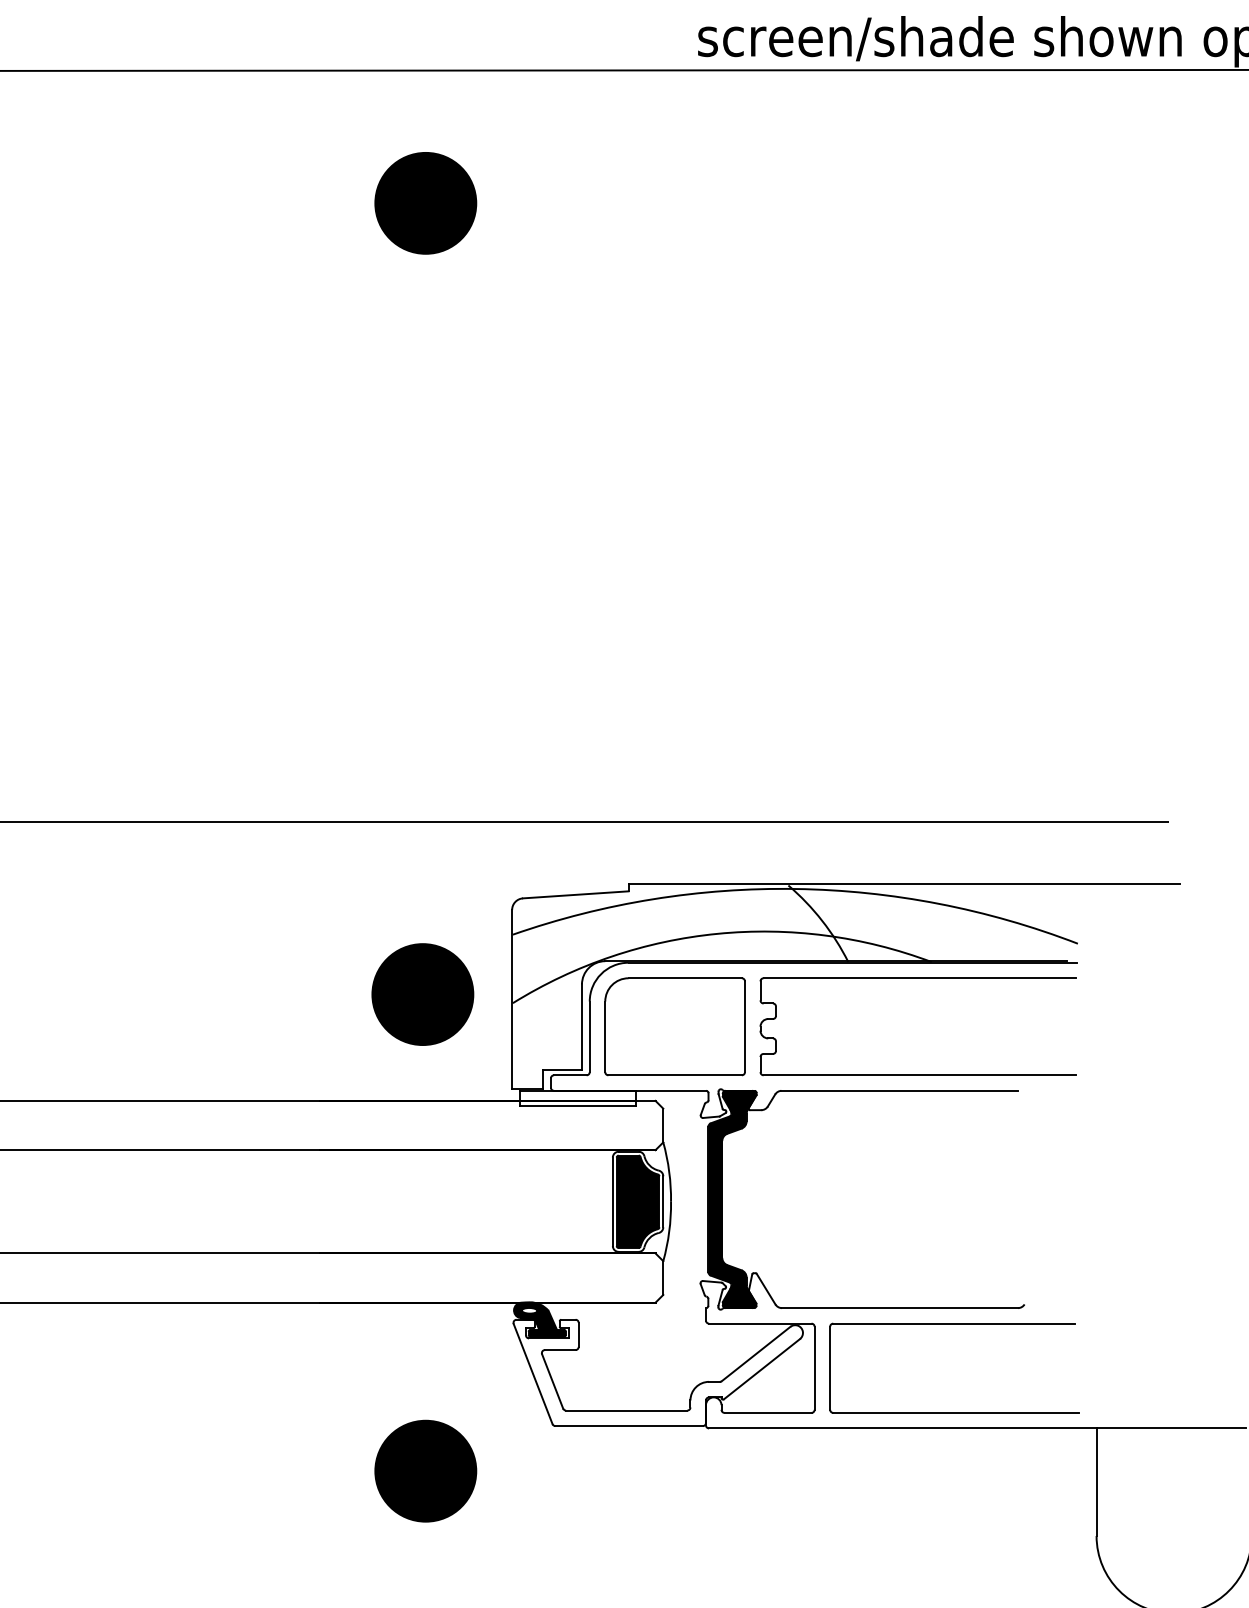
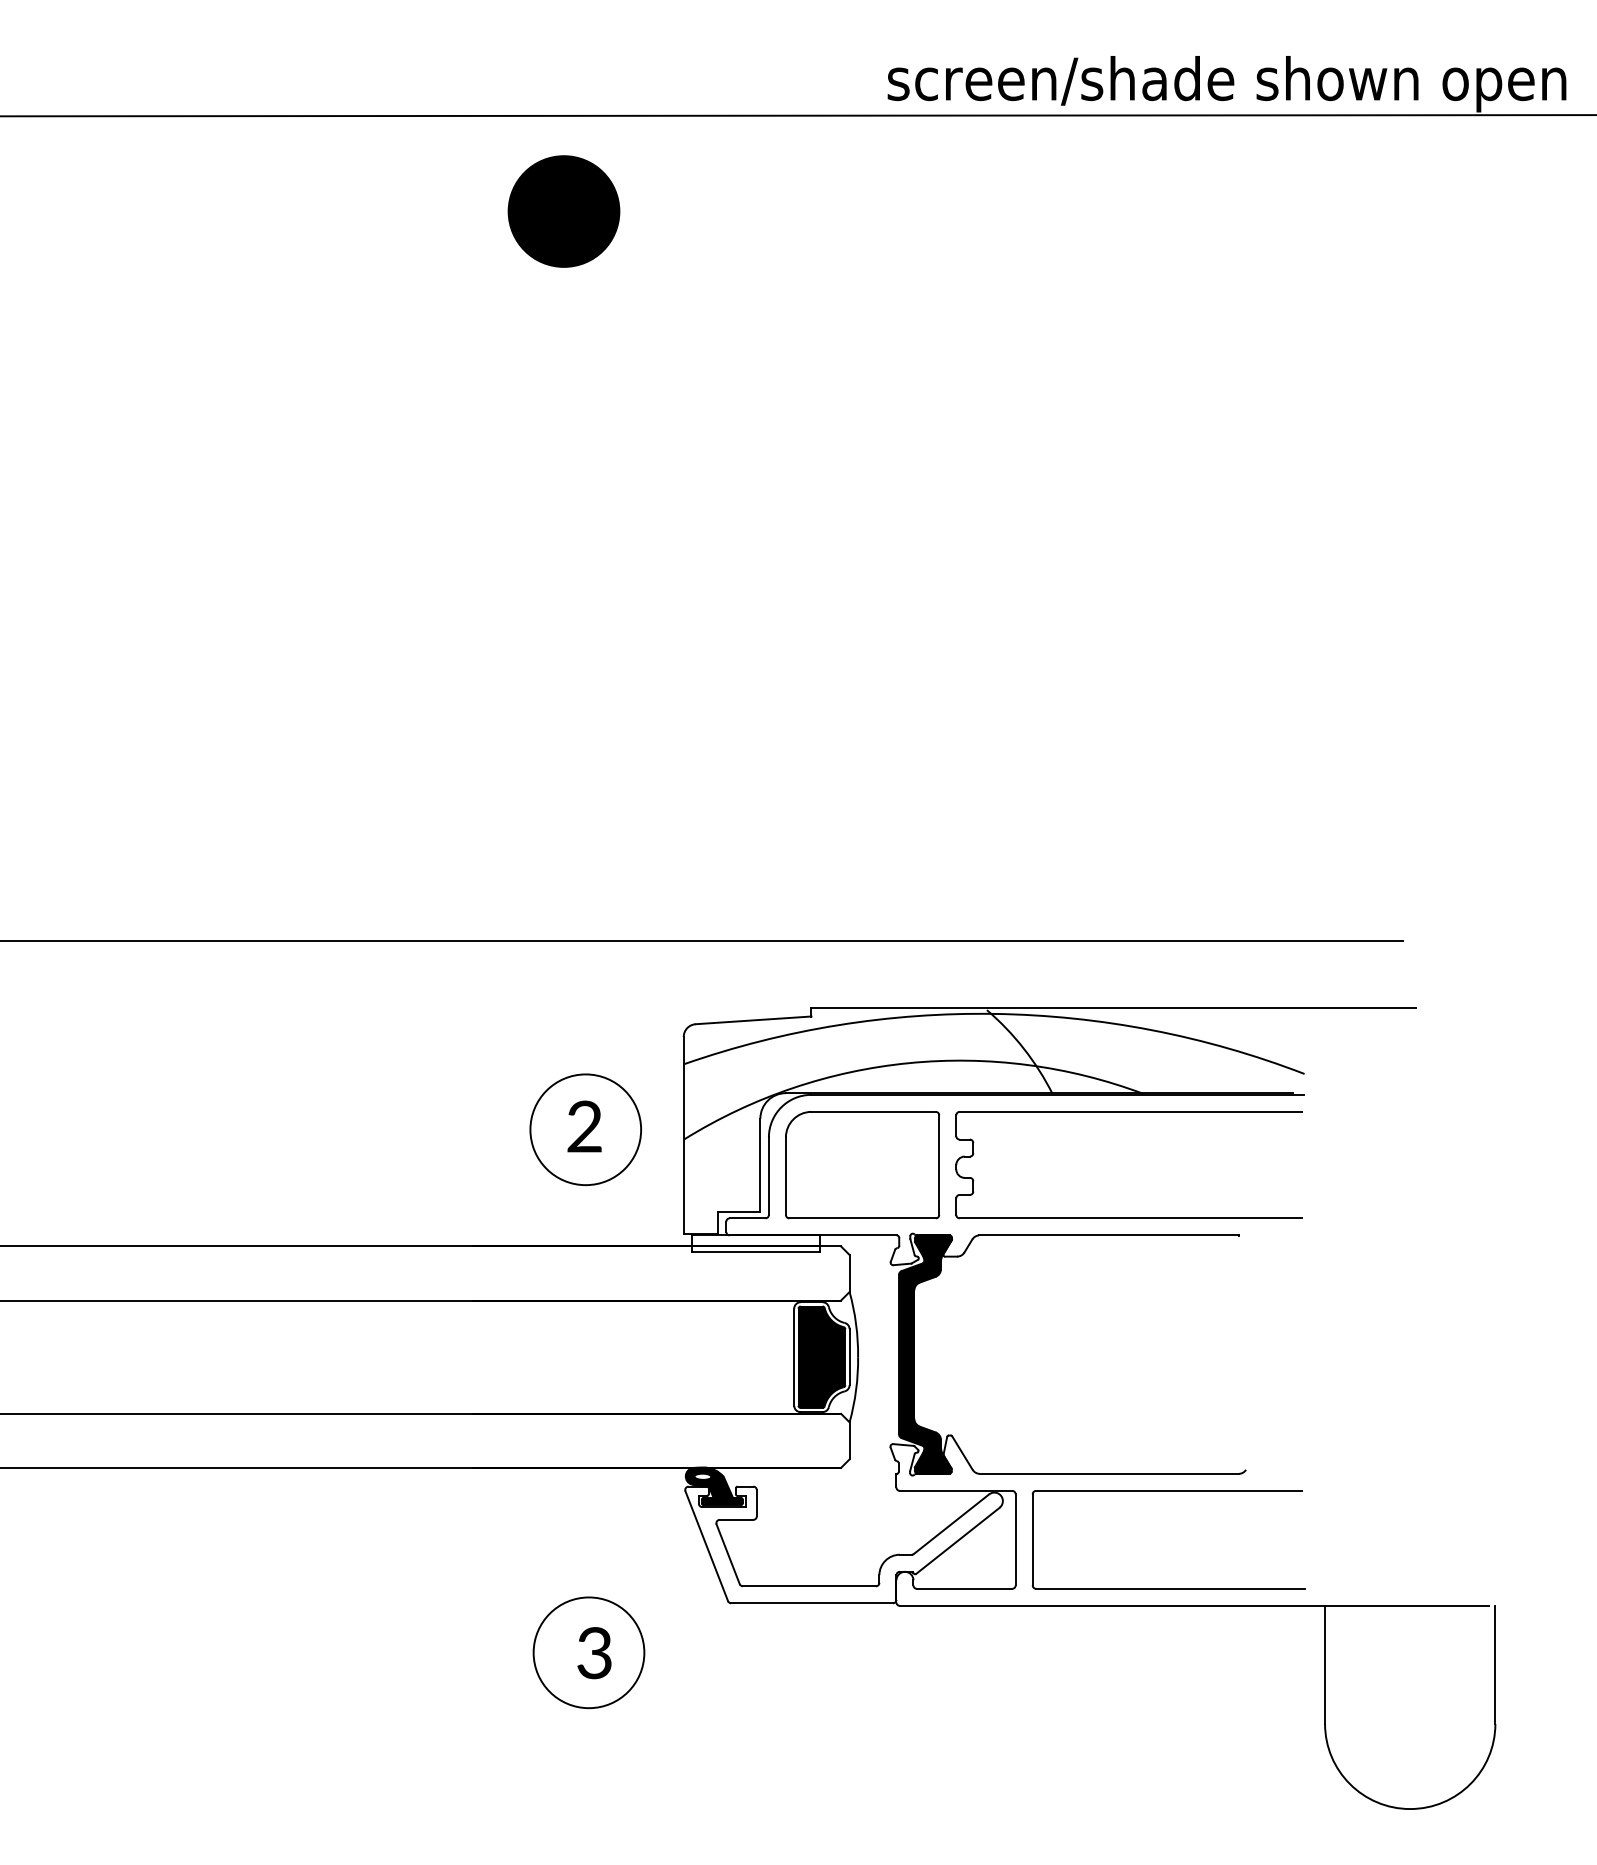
part: (425, 203) -> (563, 211), moved
fill: (422, 994) -> (585, 1129), removed
fill: (425, 1470) -> (588, 1652), removed

